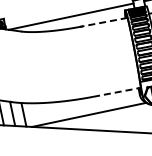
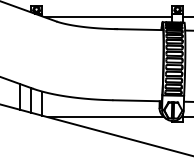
line: (103, 22) -> (138, 29), dashed -> solid
line: (117, 91) -> (138, 100), dashed -> solid

